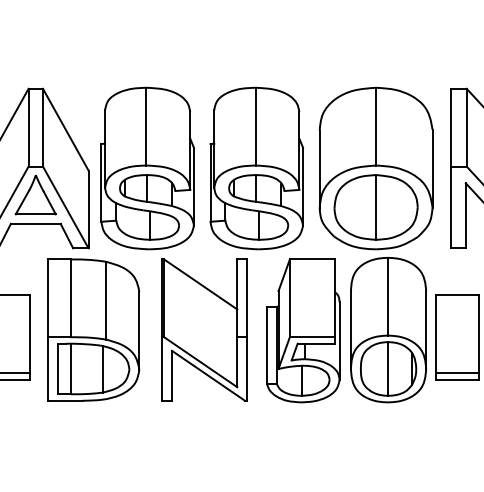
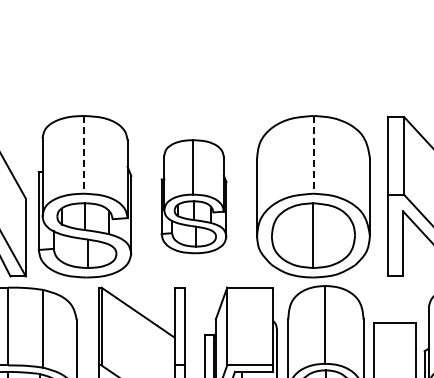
line: (146, 126) -> (83, 154), solid -> dashed
line: (376, 126) -> (313, 154), solid -> dashed
part: (256, 168) -> (193, 196), size x0.7

